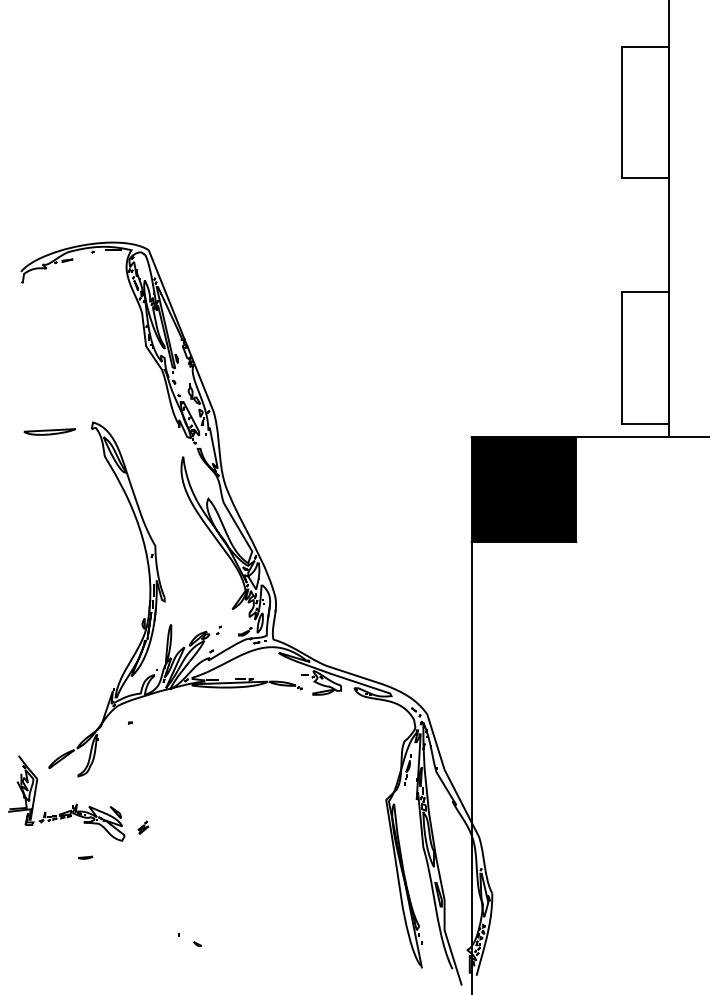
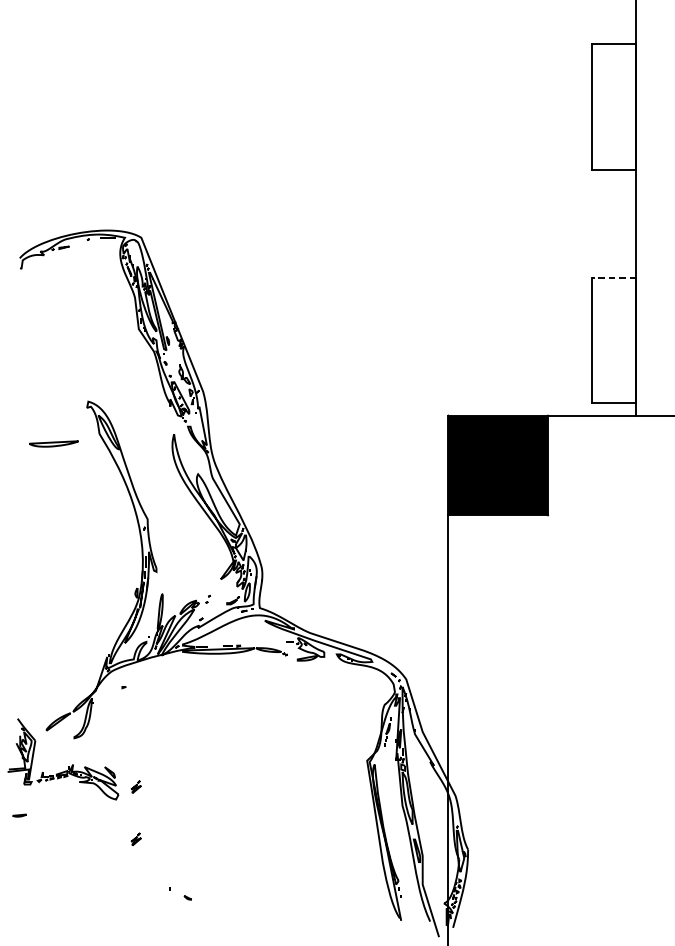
line: (645, 292) -> (613, 278), solid -> dashed
part: (49, 431) -> (53, 443), moved
part: (85, 857) -> (19, 815), moved
part: (143, 882) -> (136, 839), added

